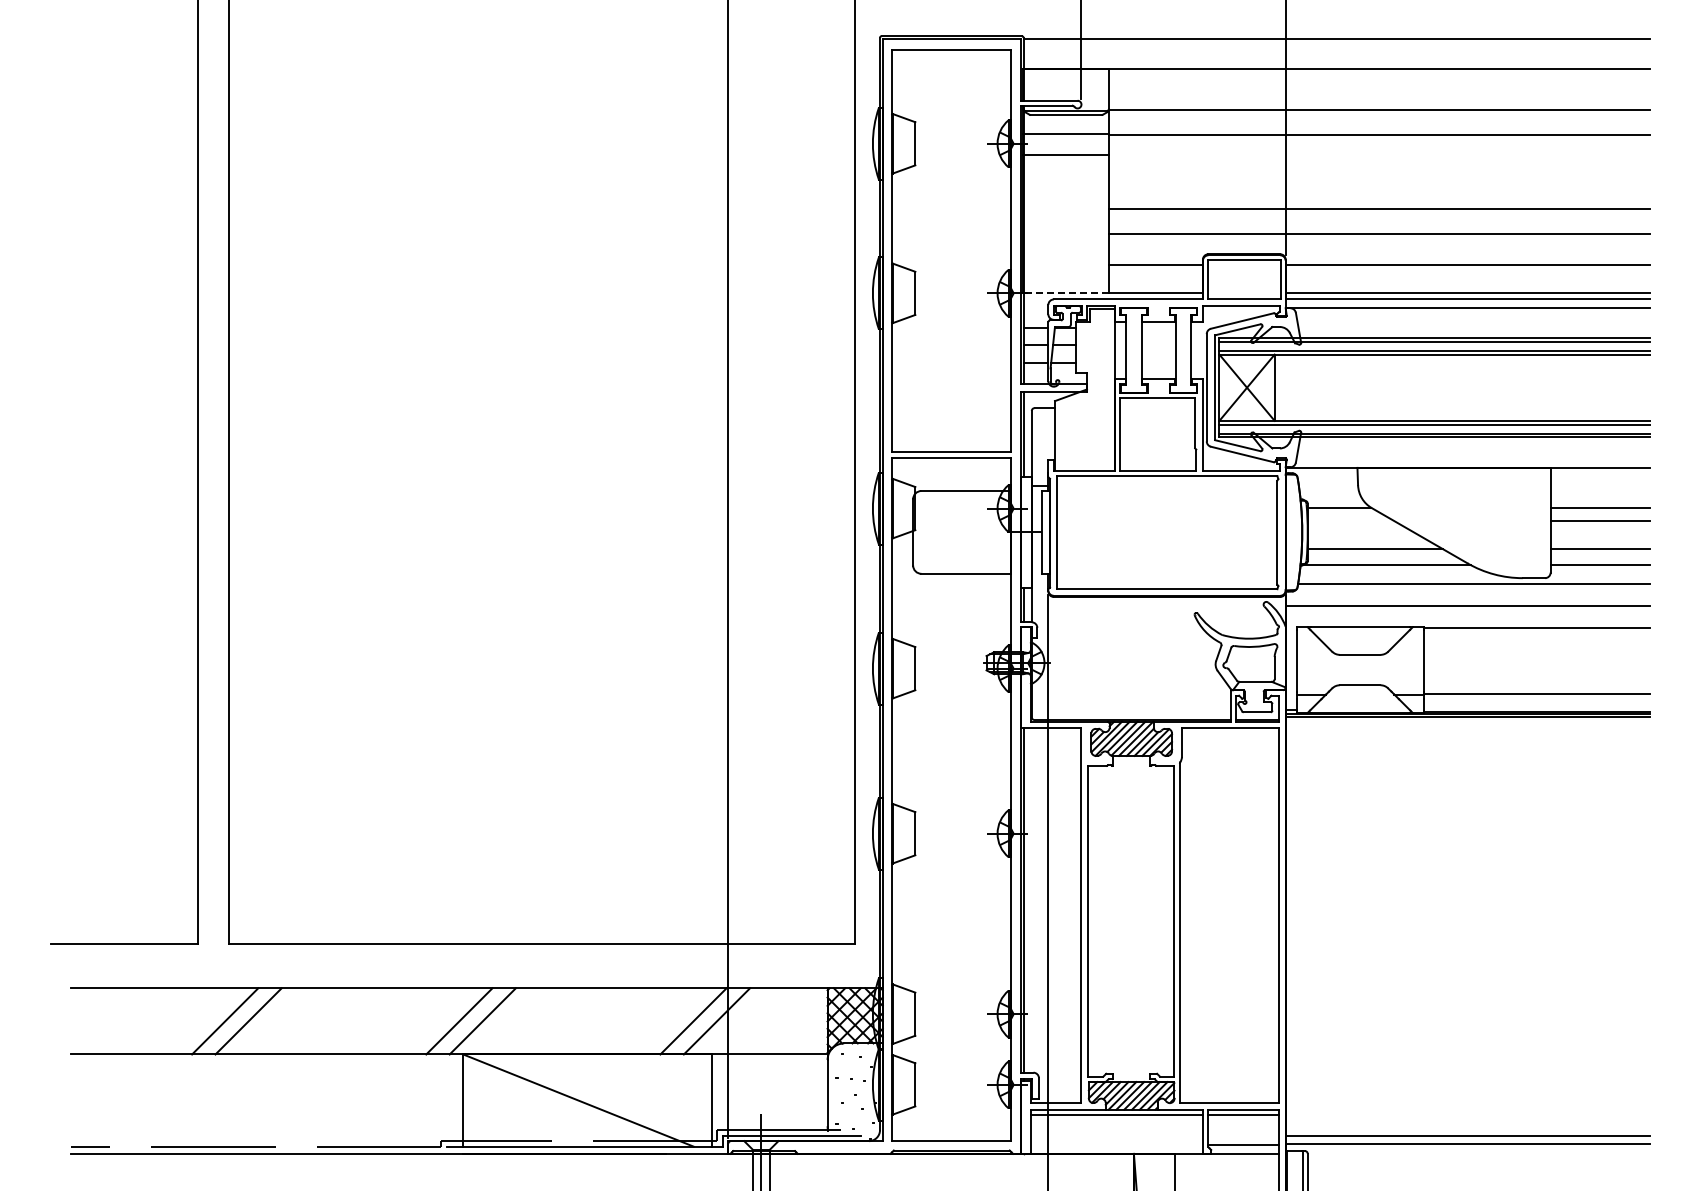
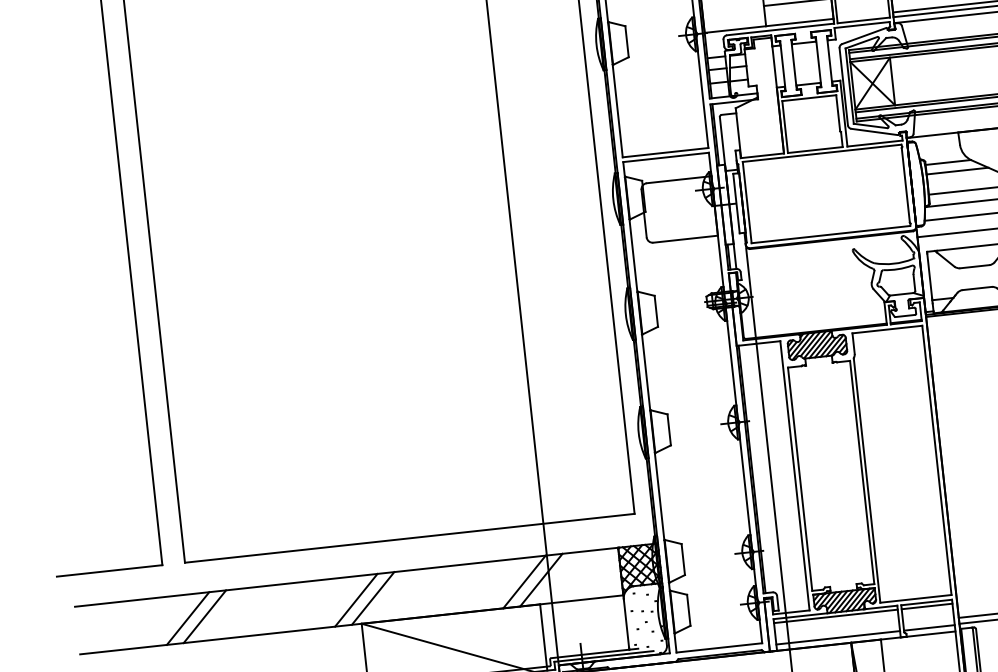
line: (1066, 292) -> (735, 29), dashed -> solid
line: (1350, 520) -> (957, 170), added
line: (1116, 1145) -> (838, 638), added

